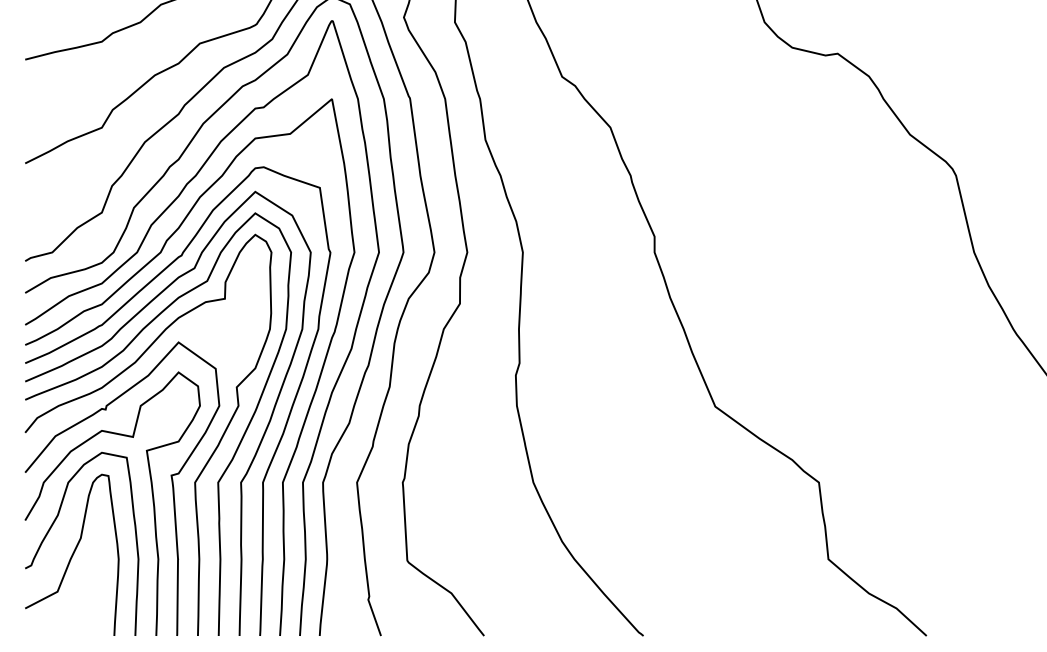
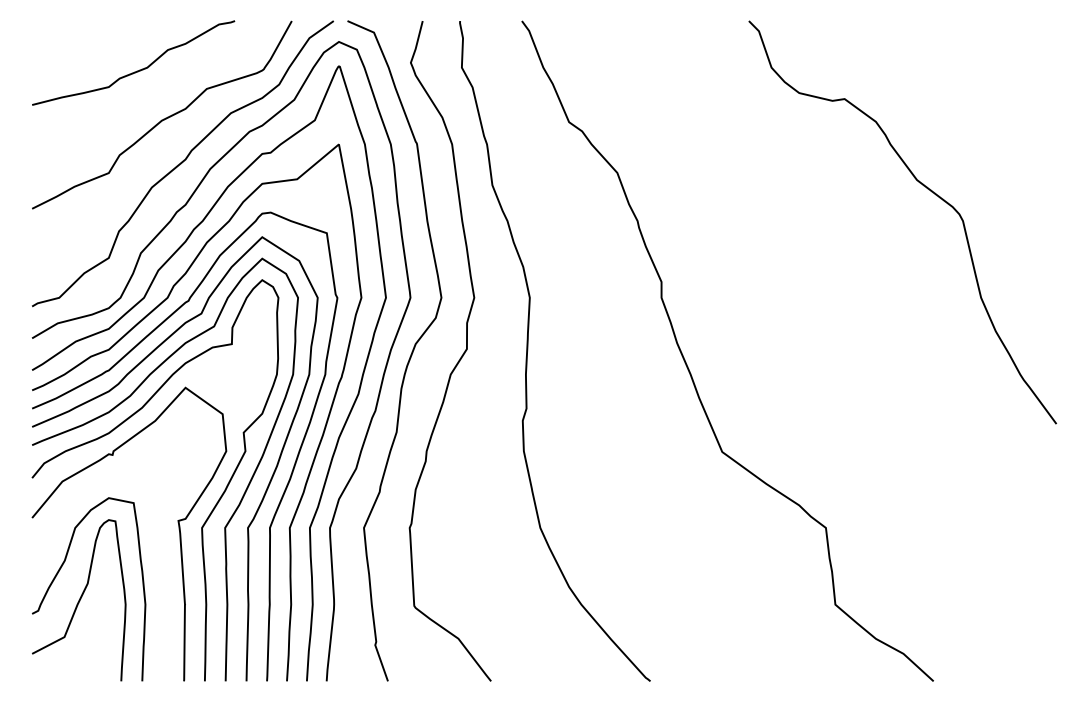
curve: (152, 503) -> (159, 548), removed

